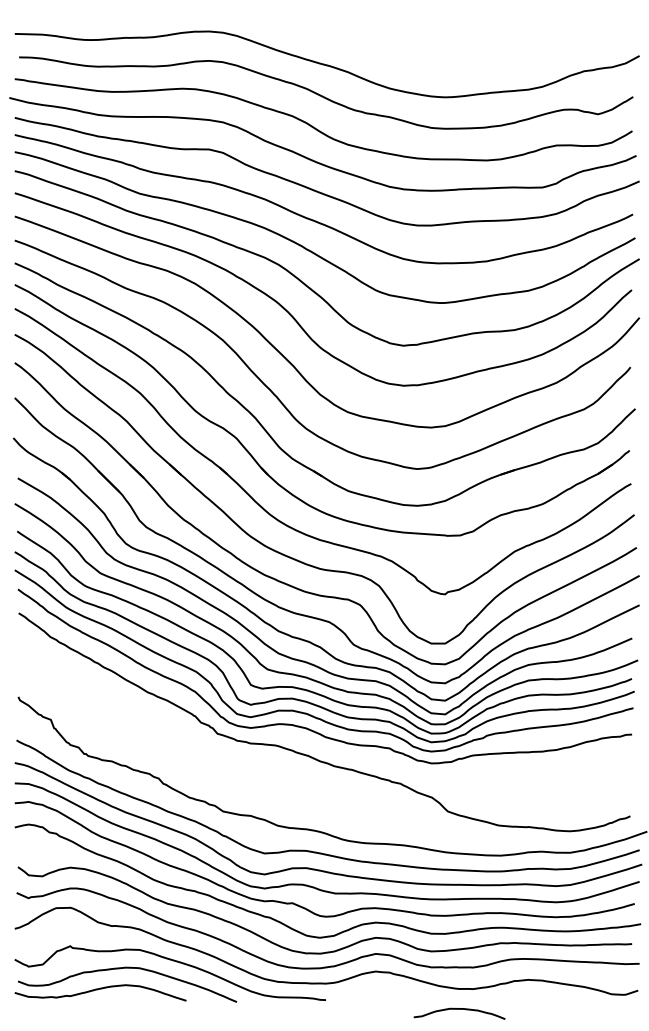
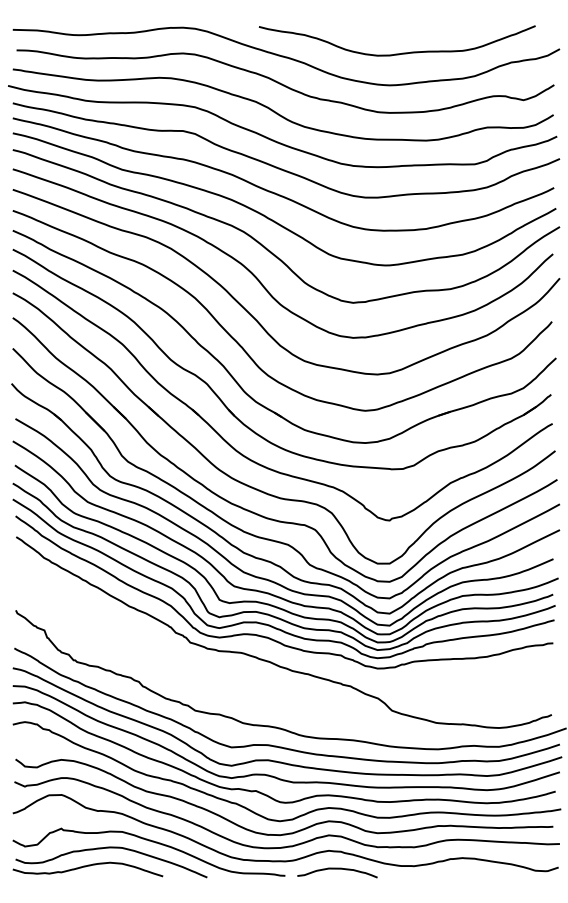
curve: (455, 60) -> (398, 53), added
curve: (459, 1009) -> (337, 869), moved

